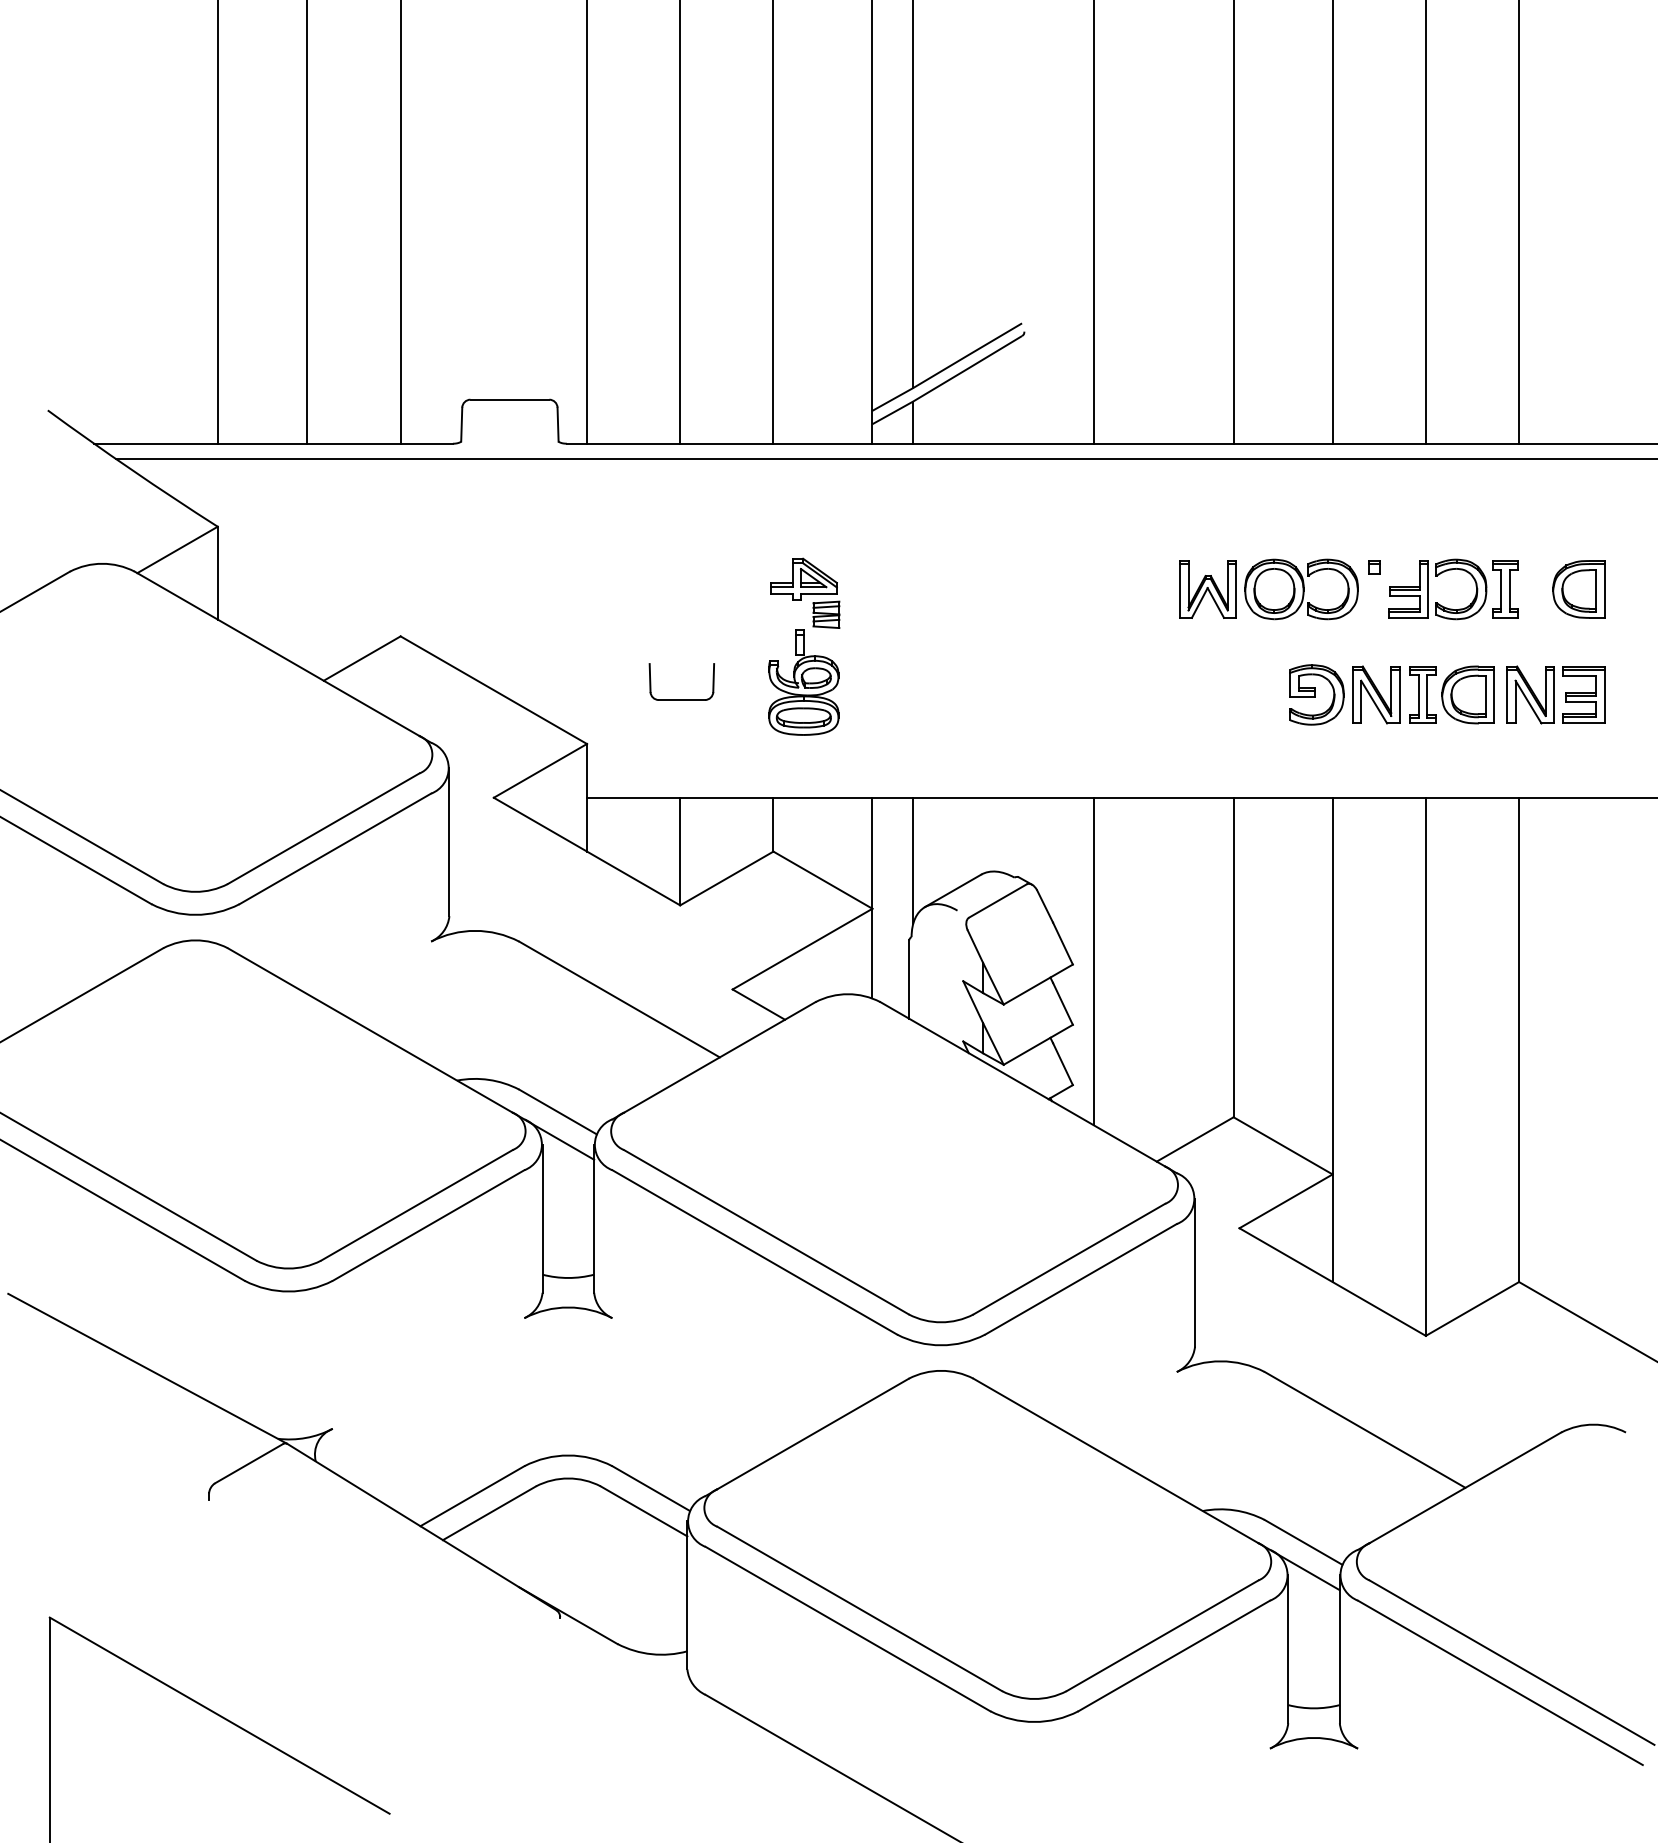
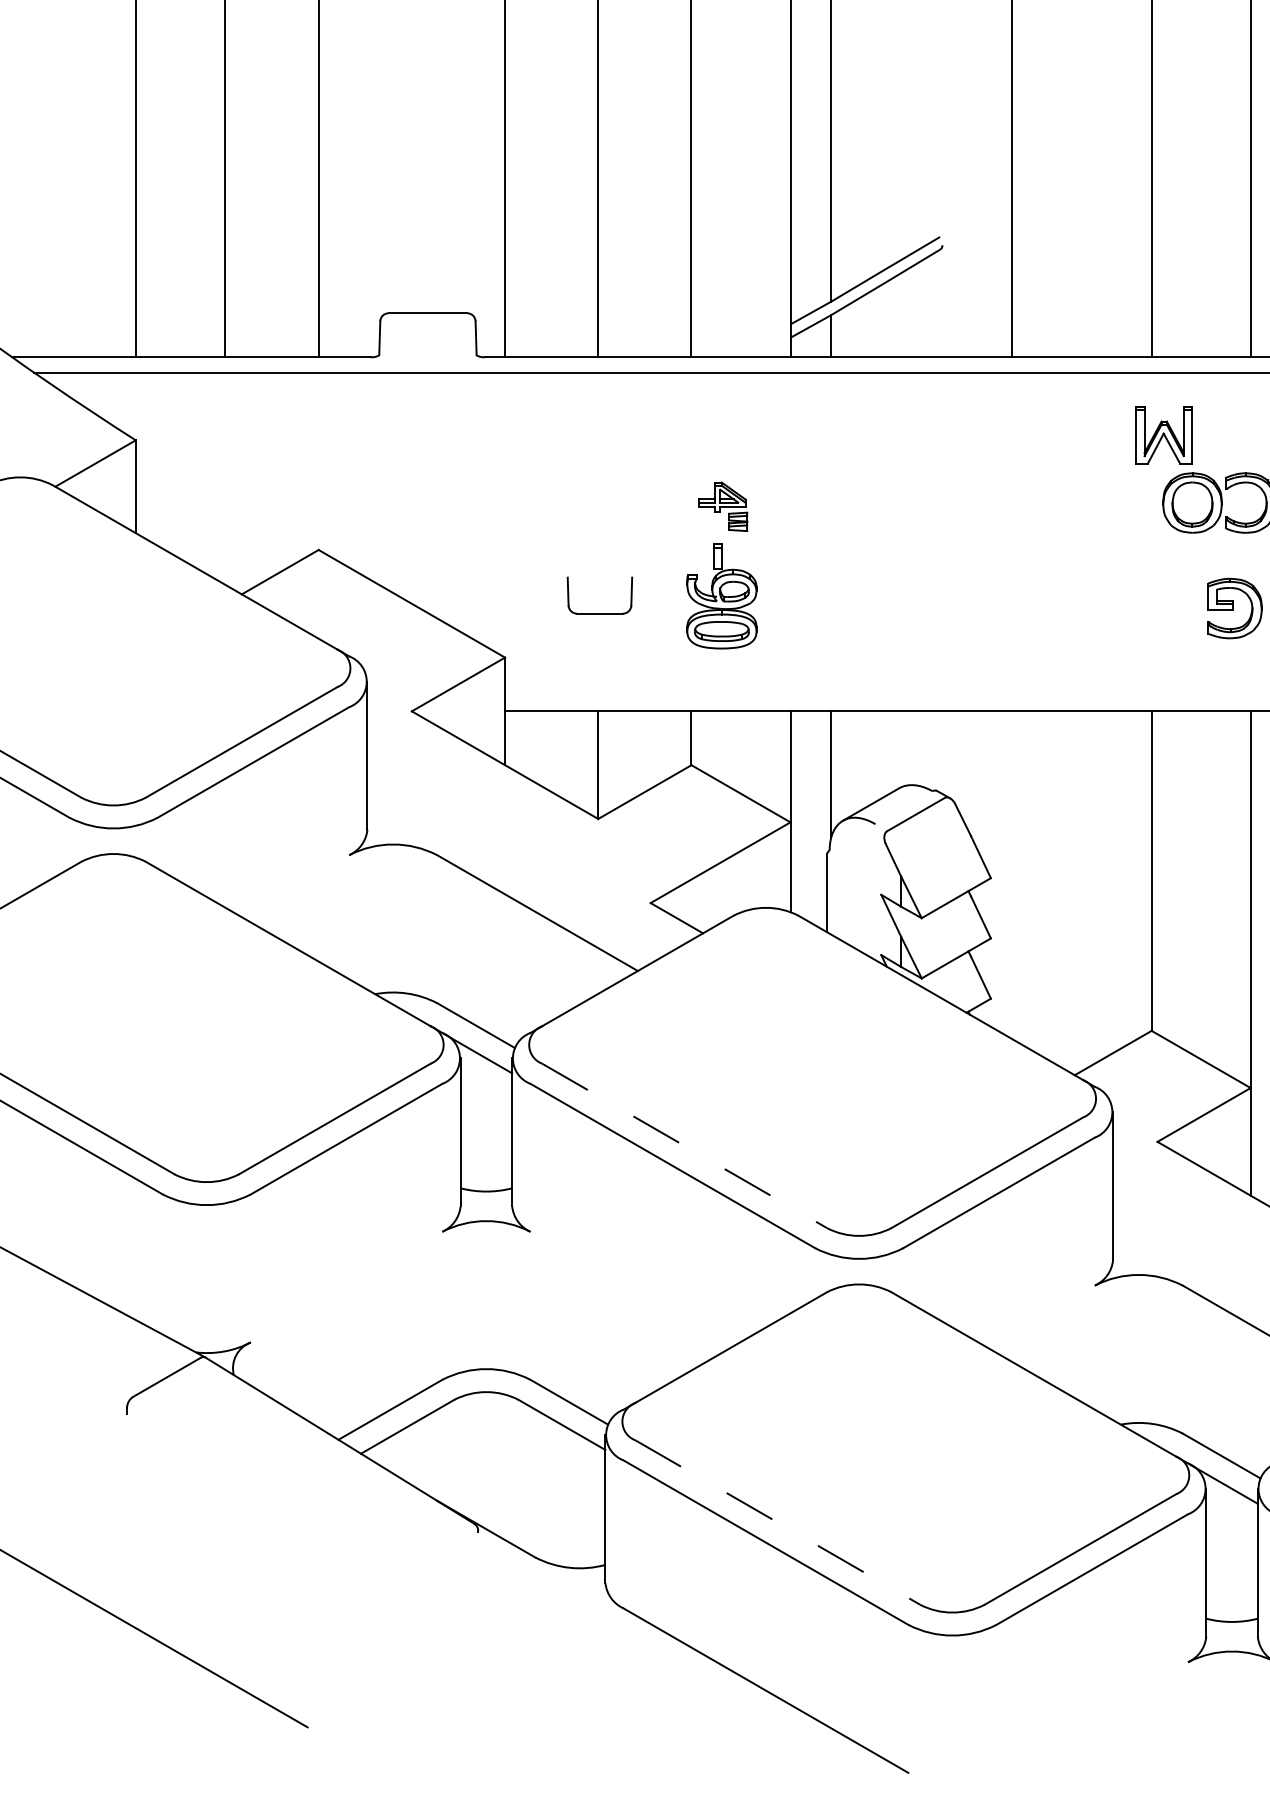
part: (1207, 589) -> (1163, 435), moved
part: (805, 592) -> (723, 506), size x0.7
line: (1093, 961) -> (1011, 875), removed
line: (766, 1232) -> (684, 1146), solid -> dashed
line: (860, 1609) -> (778, 1523), solid -> dashed

